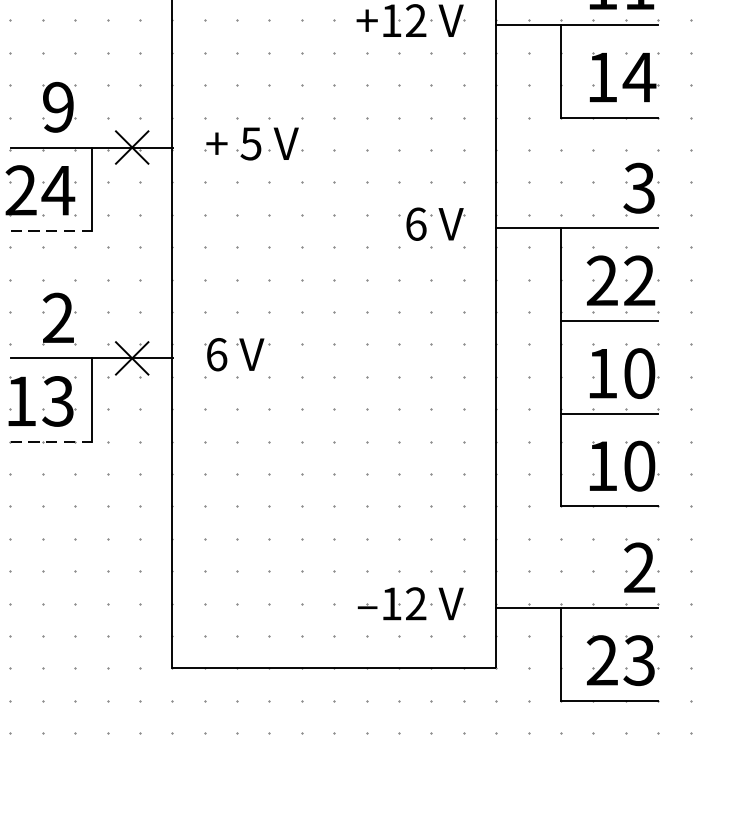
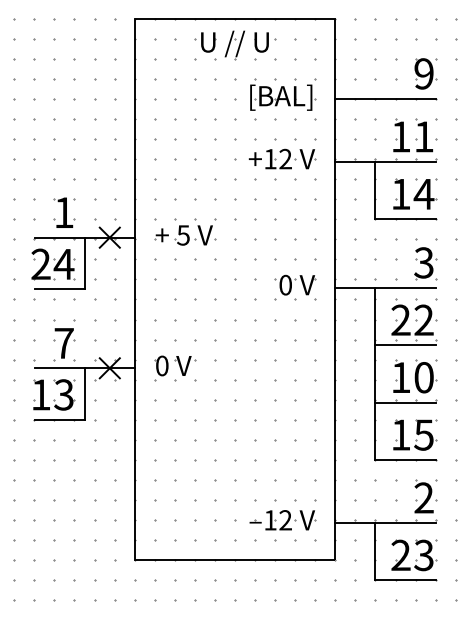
text: (57, 106) -> (63, 212), 9 -> 1
text: (415, 223) -> (285, 284), 6 -> 0
line: (52, 231) -> (60, 289), dashed -> solid
text: (57, 316) -> (63, 342), 2 -> 7
text: (217, 353) -> (162, 365), 6 -> 0
line: (52, 441) -> (60, 419), dashed -> solid
text: (638, 465) -> (423, 434), 10 -> 15

